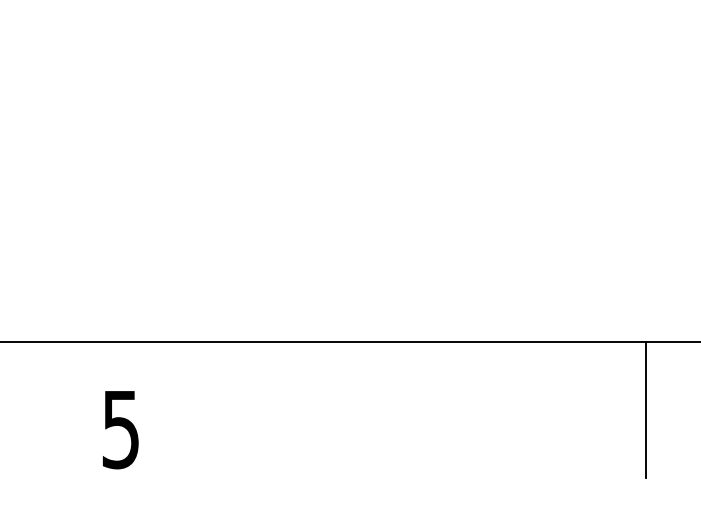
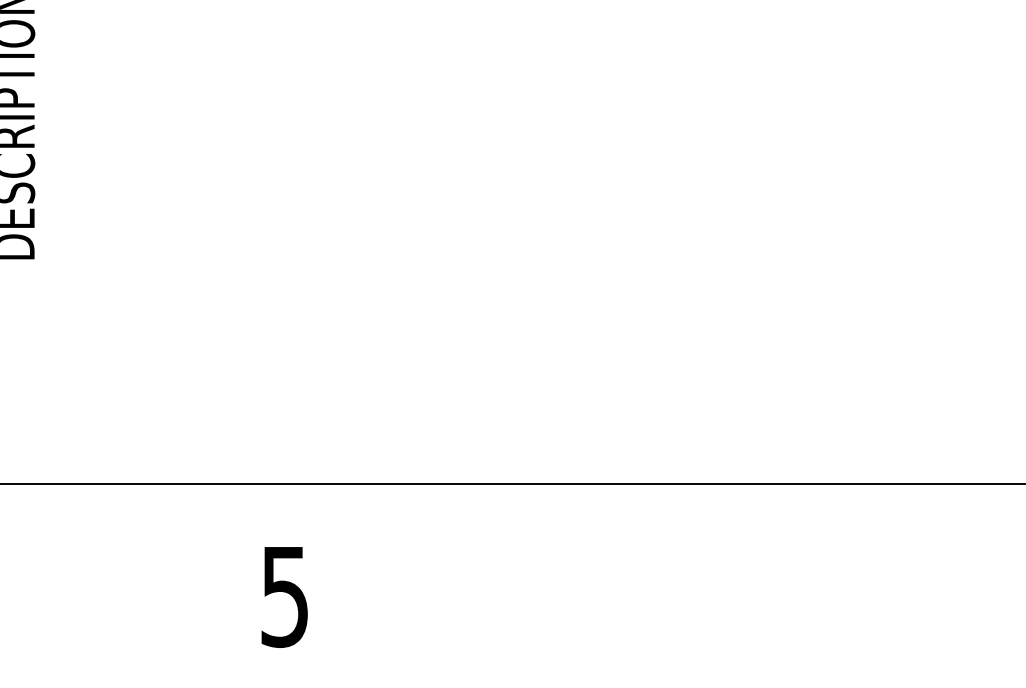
line: (645, 410) -> (961, 571), removed

